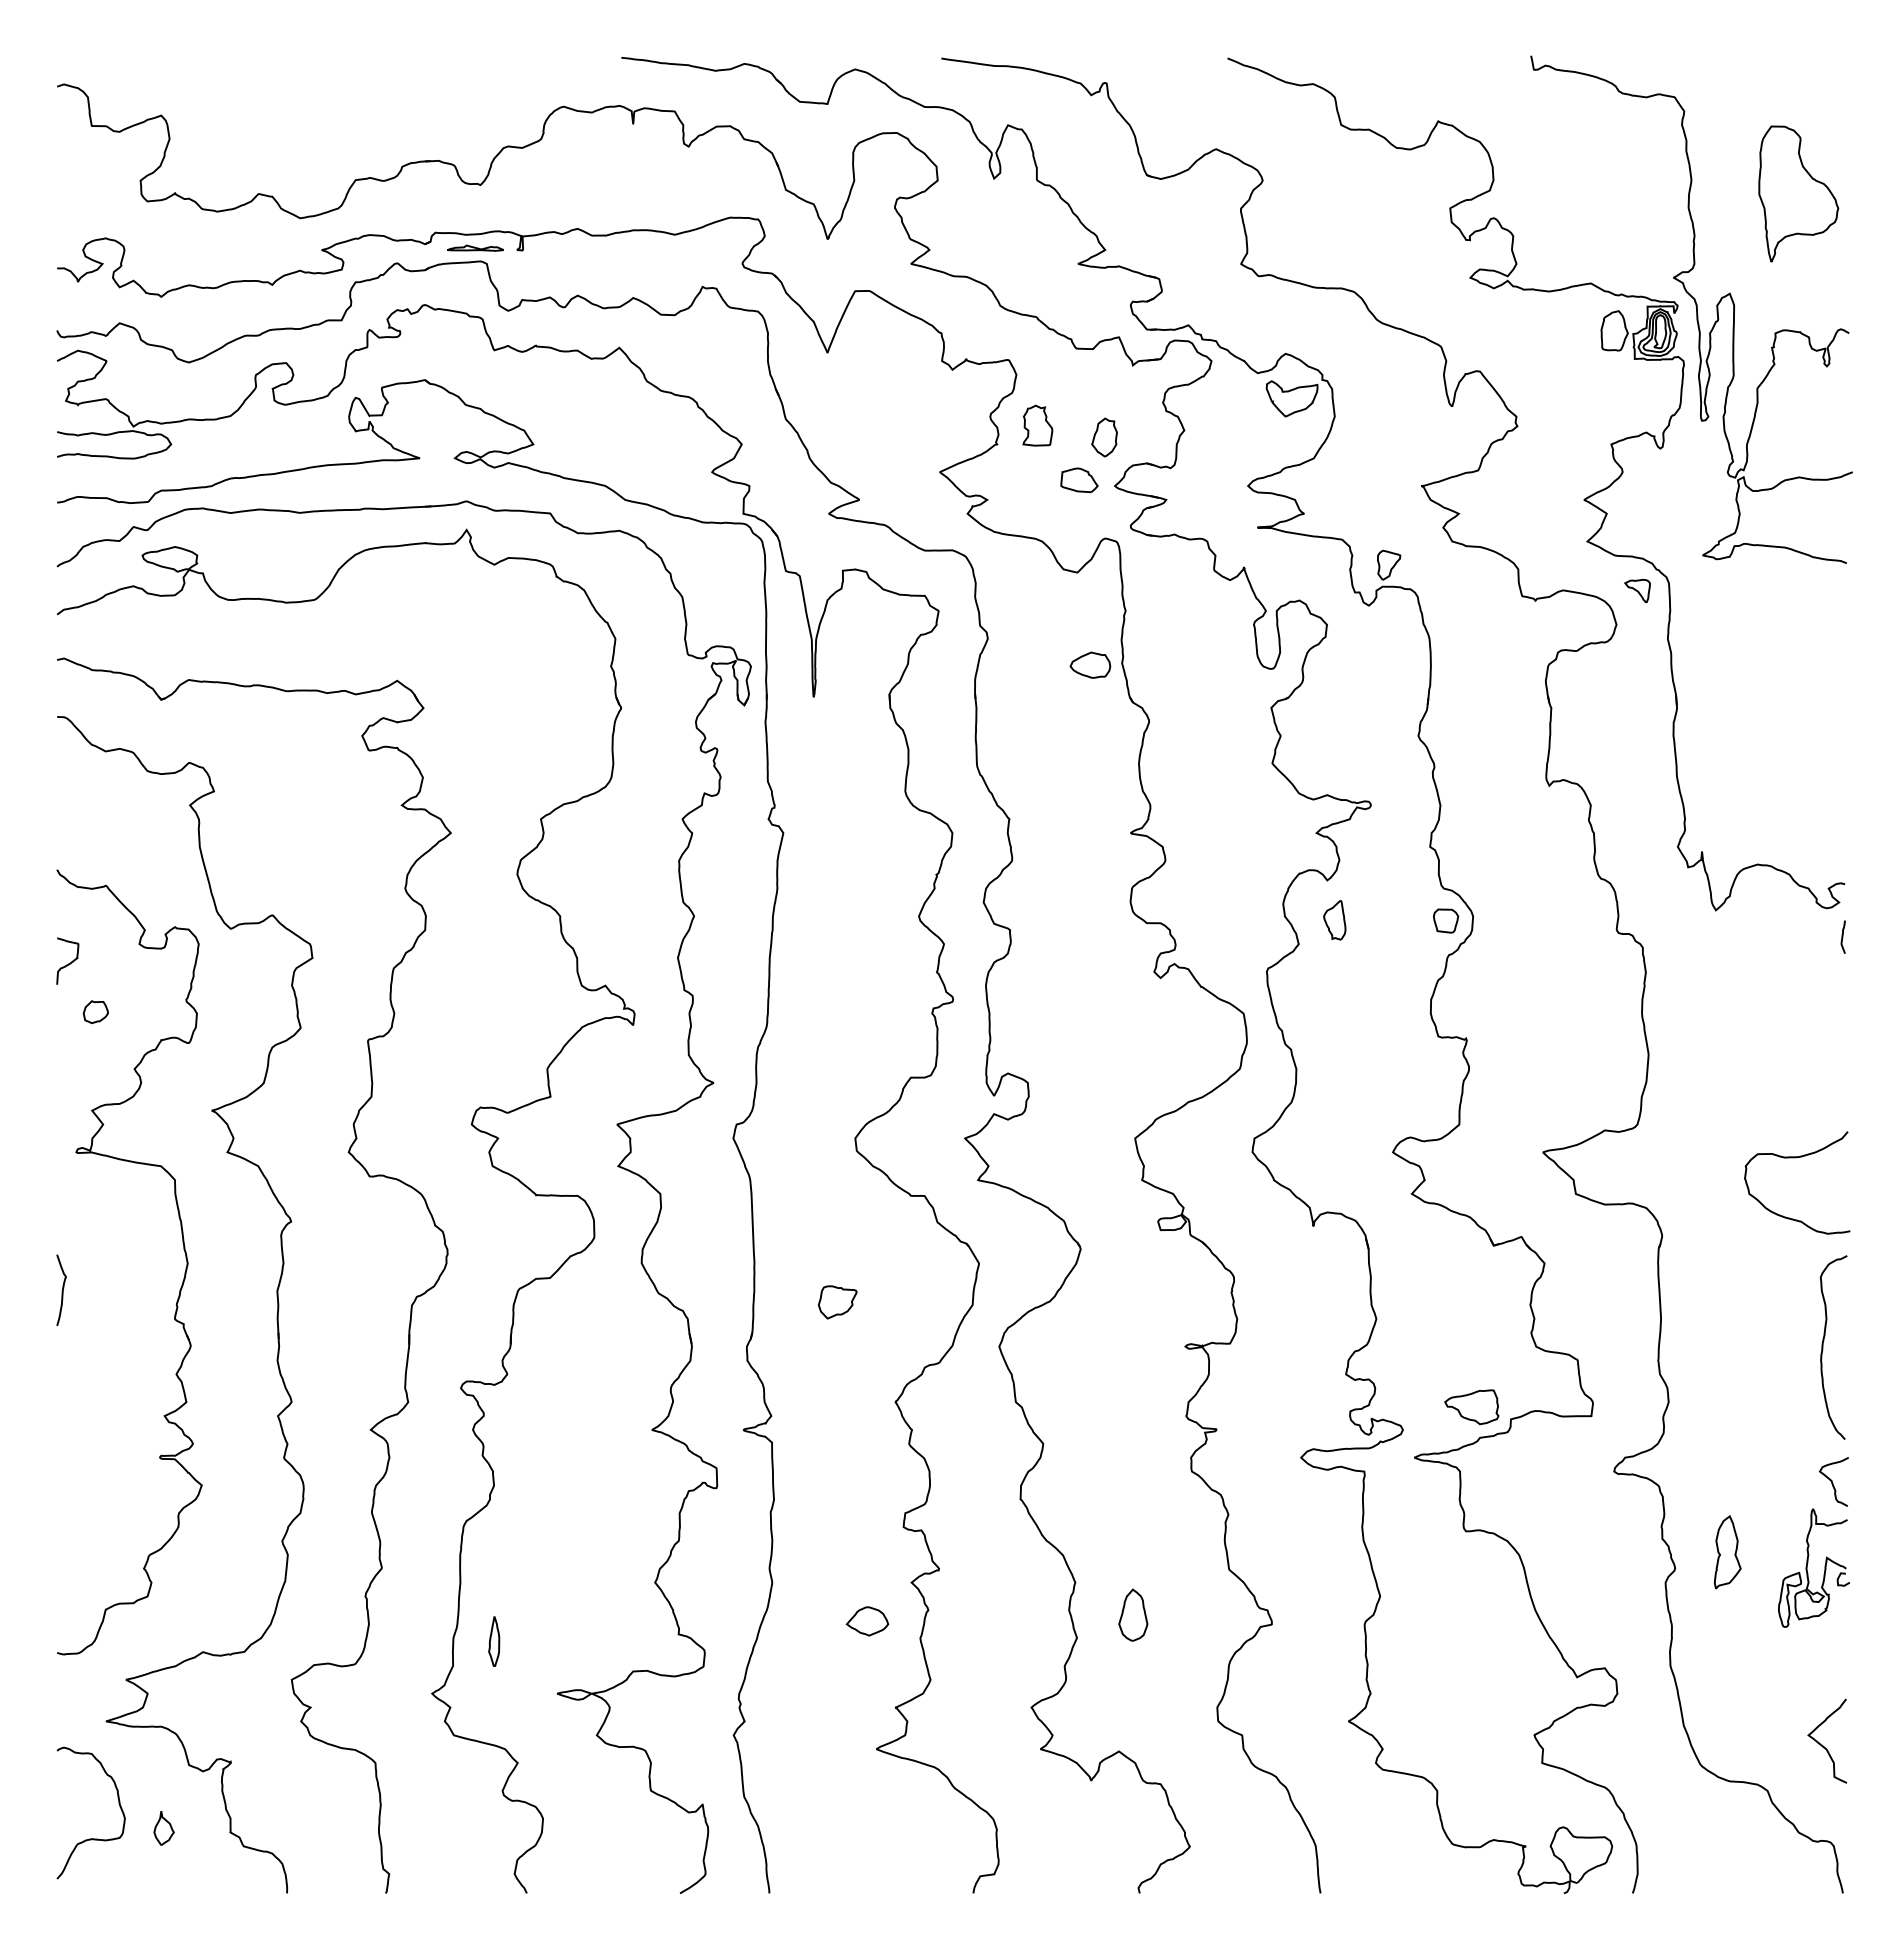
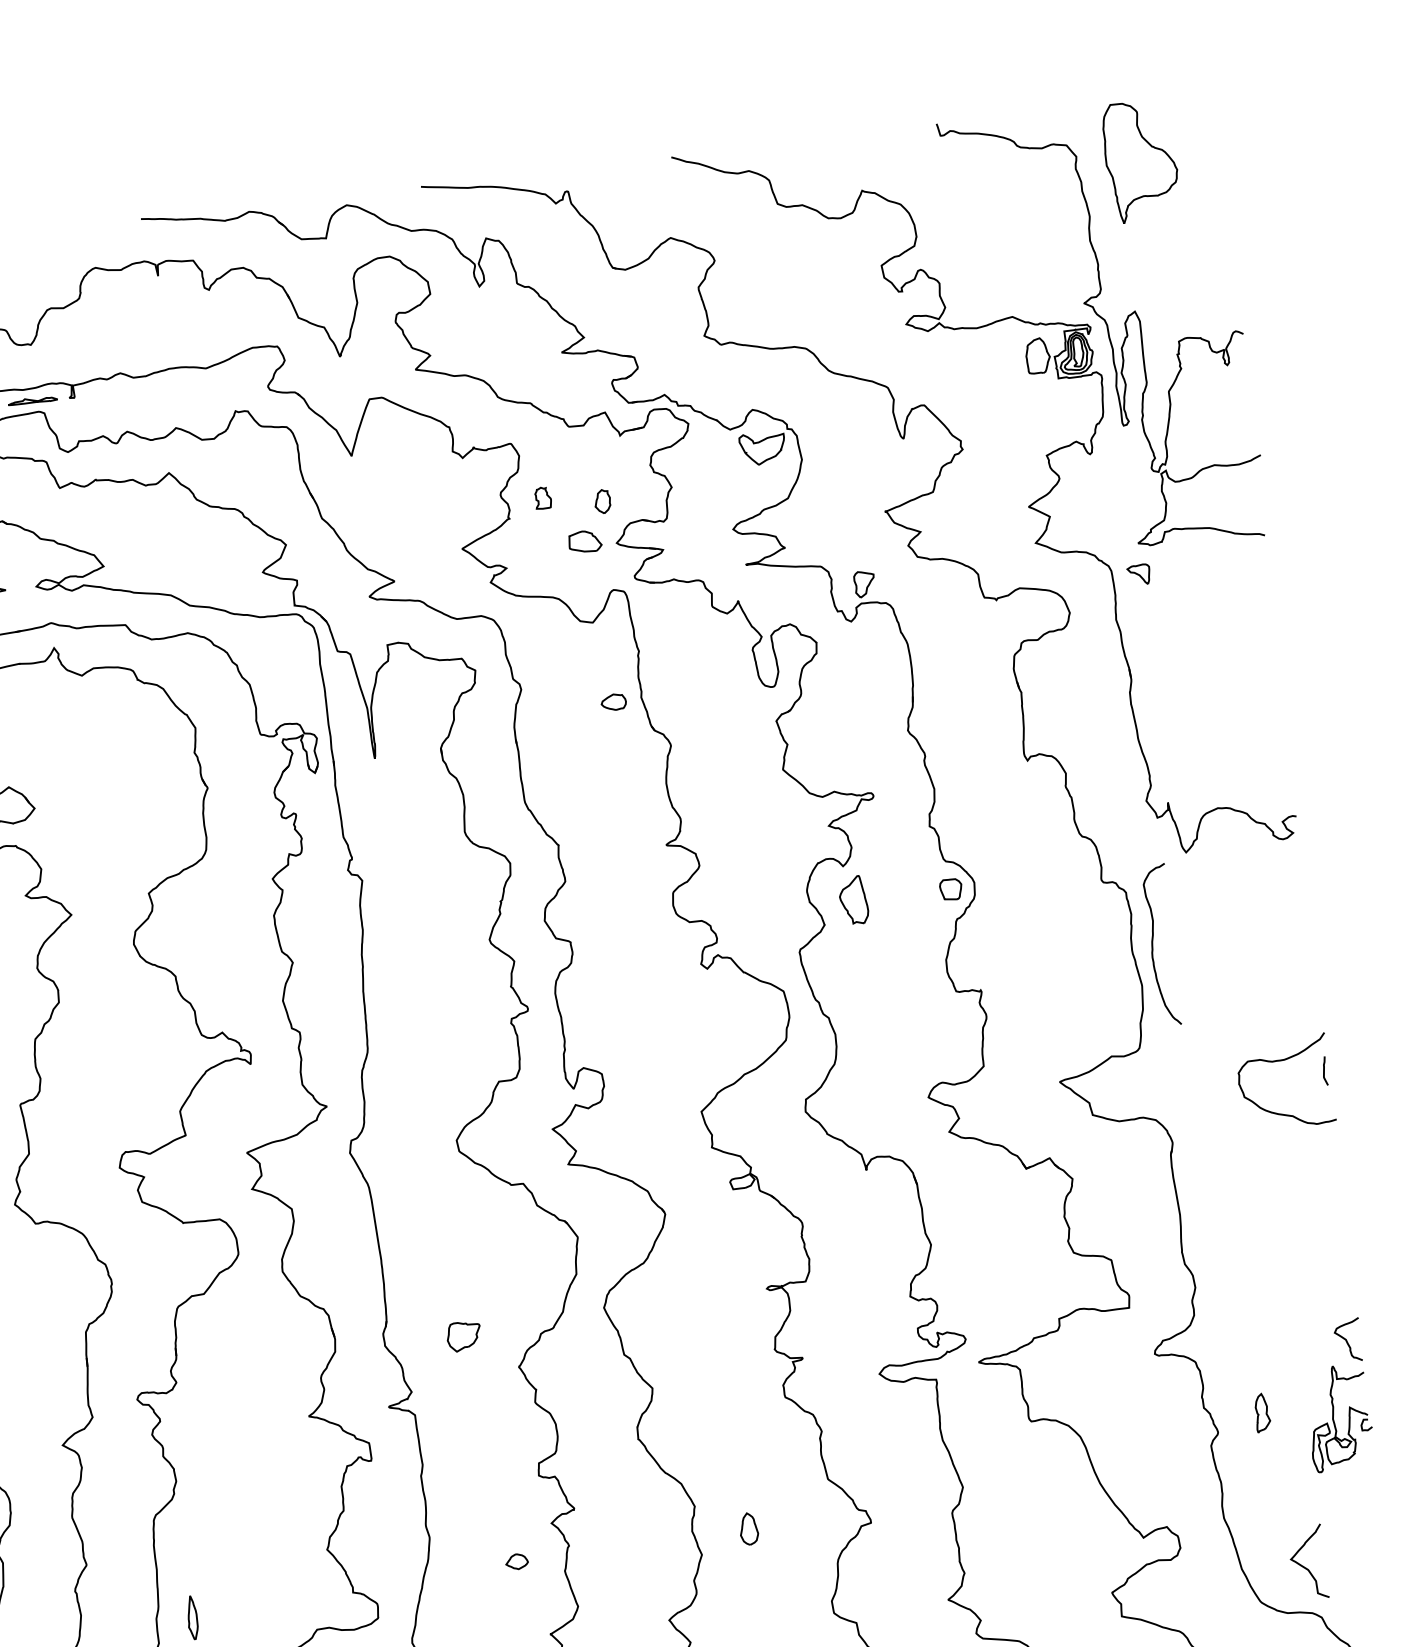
part: (1798, 193) -> (1140, 160), moved
part: (1037, 425) -> (542, 498), size x0.6
part: (1104, 437) -> (602, 501), size x0.7
part: (1637, 591) -> (1139, 575), moved
part: (1090, 664) -> (613, 701), size x0.7
part: (1334, 920) -> (853, 900), size x1.4
curve: (1842, 936) -> (1324, 1070), moved
part: (837, 1302) -> (463, 1336), moved
curve: (1823, 1347) -> (1153, 946), moved
part: (1471, 1407) -> (1023, 1312), removed
part: (1727, 1552) -> (1262, 1413), size x0.6
part: (1133, 1614) -> (748, 1528), size x0.7
part: (867, 1621) -> (516, 1561), size x0.6
curve: (1822, 1744) -> (1304, 1566), moved

